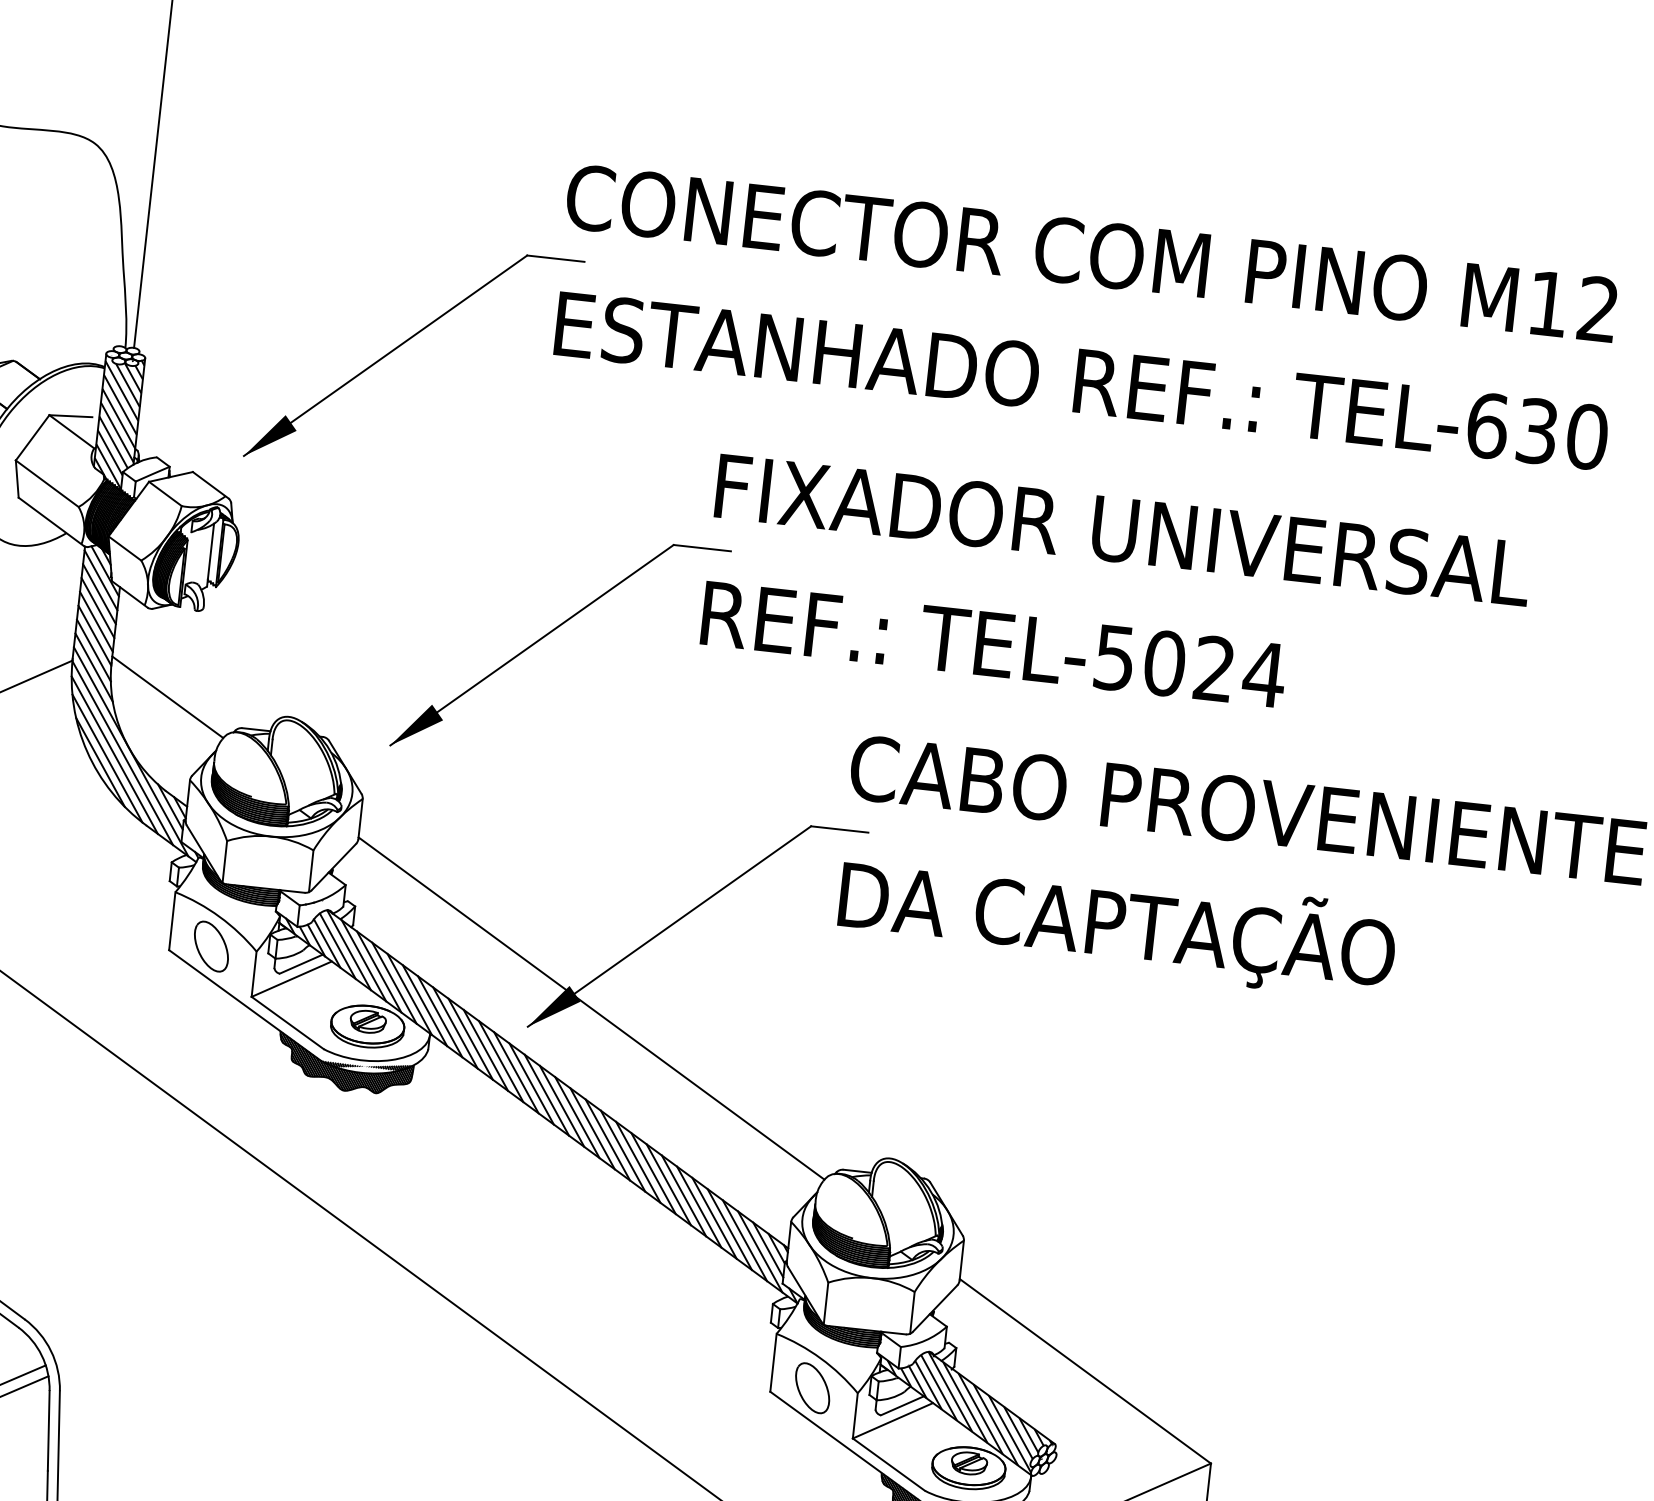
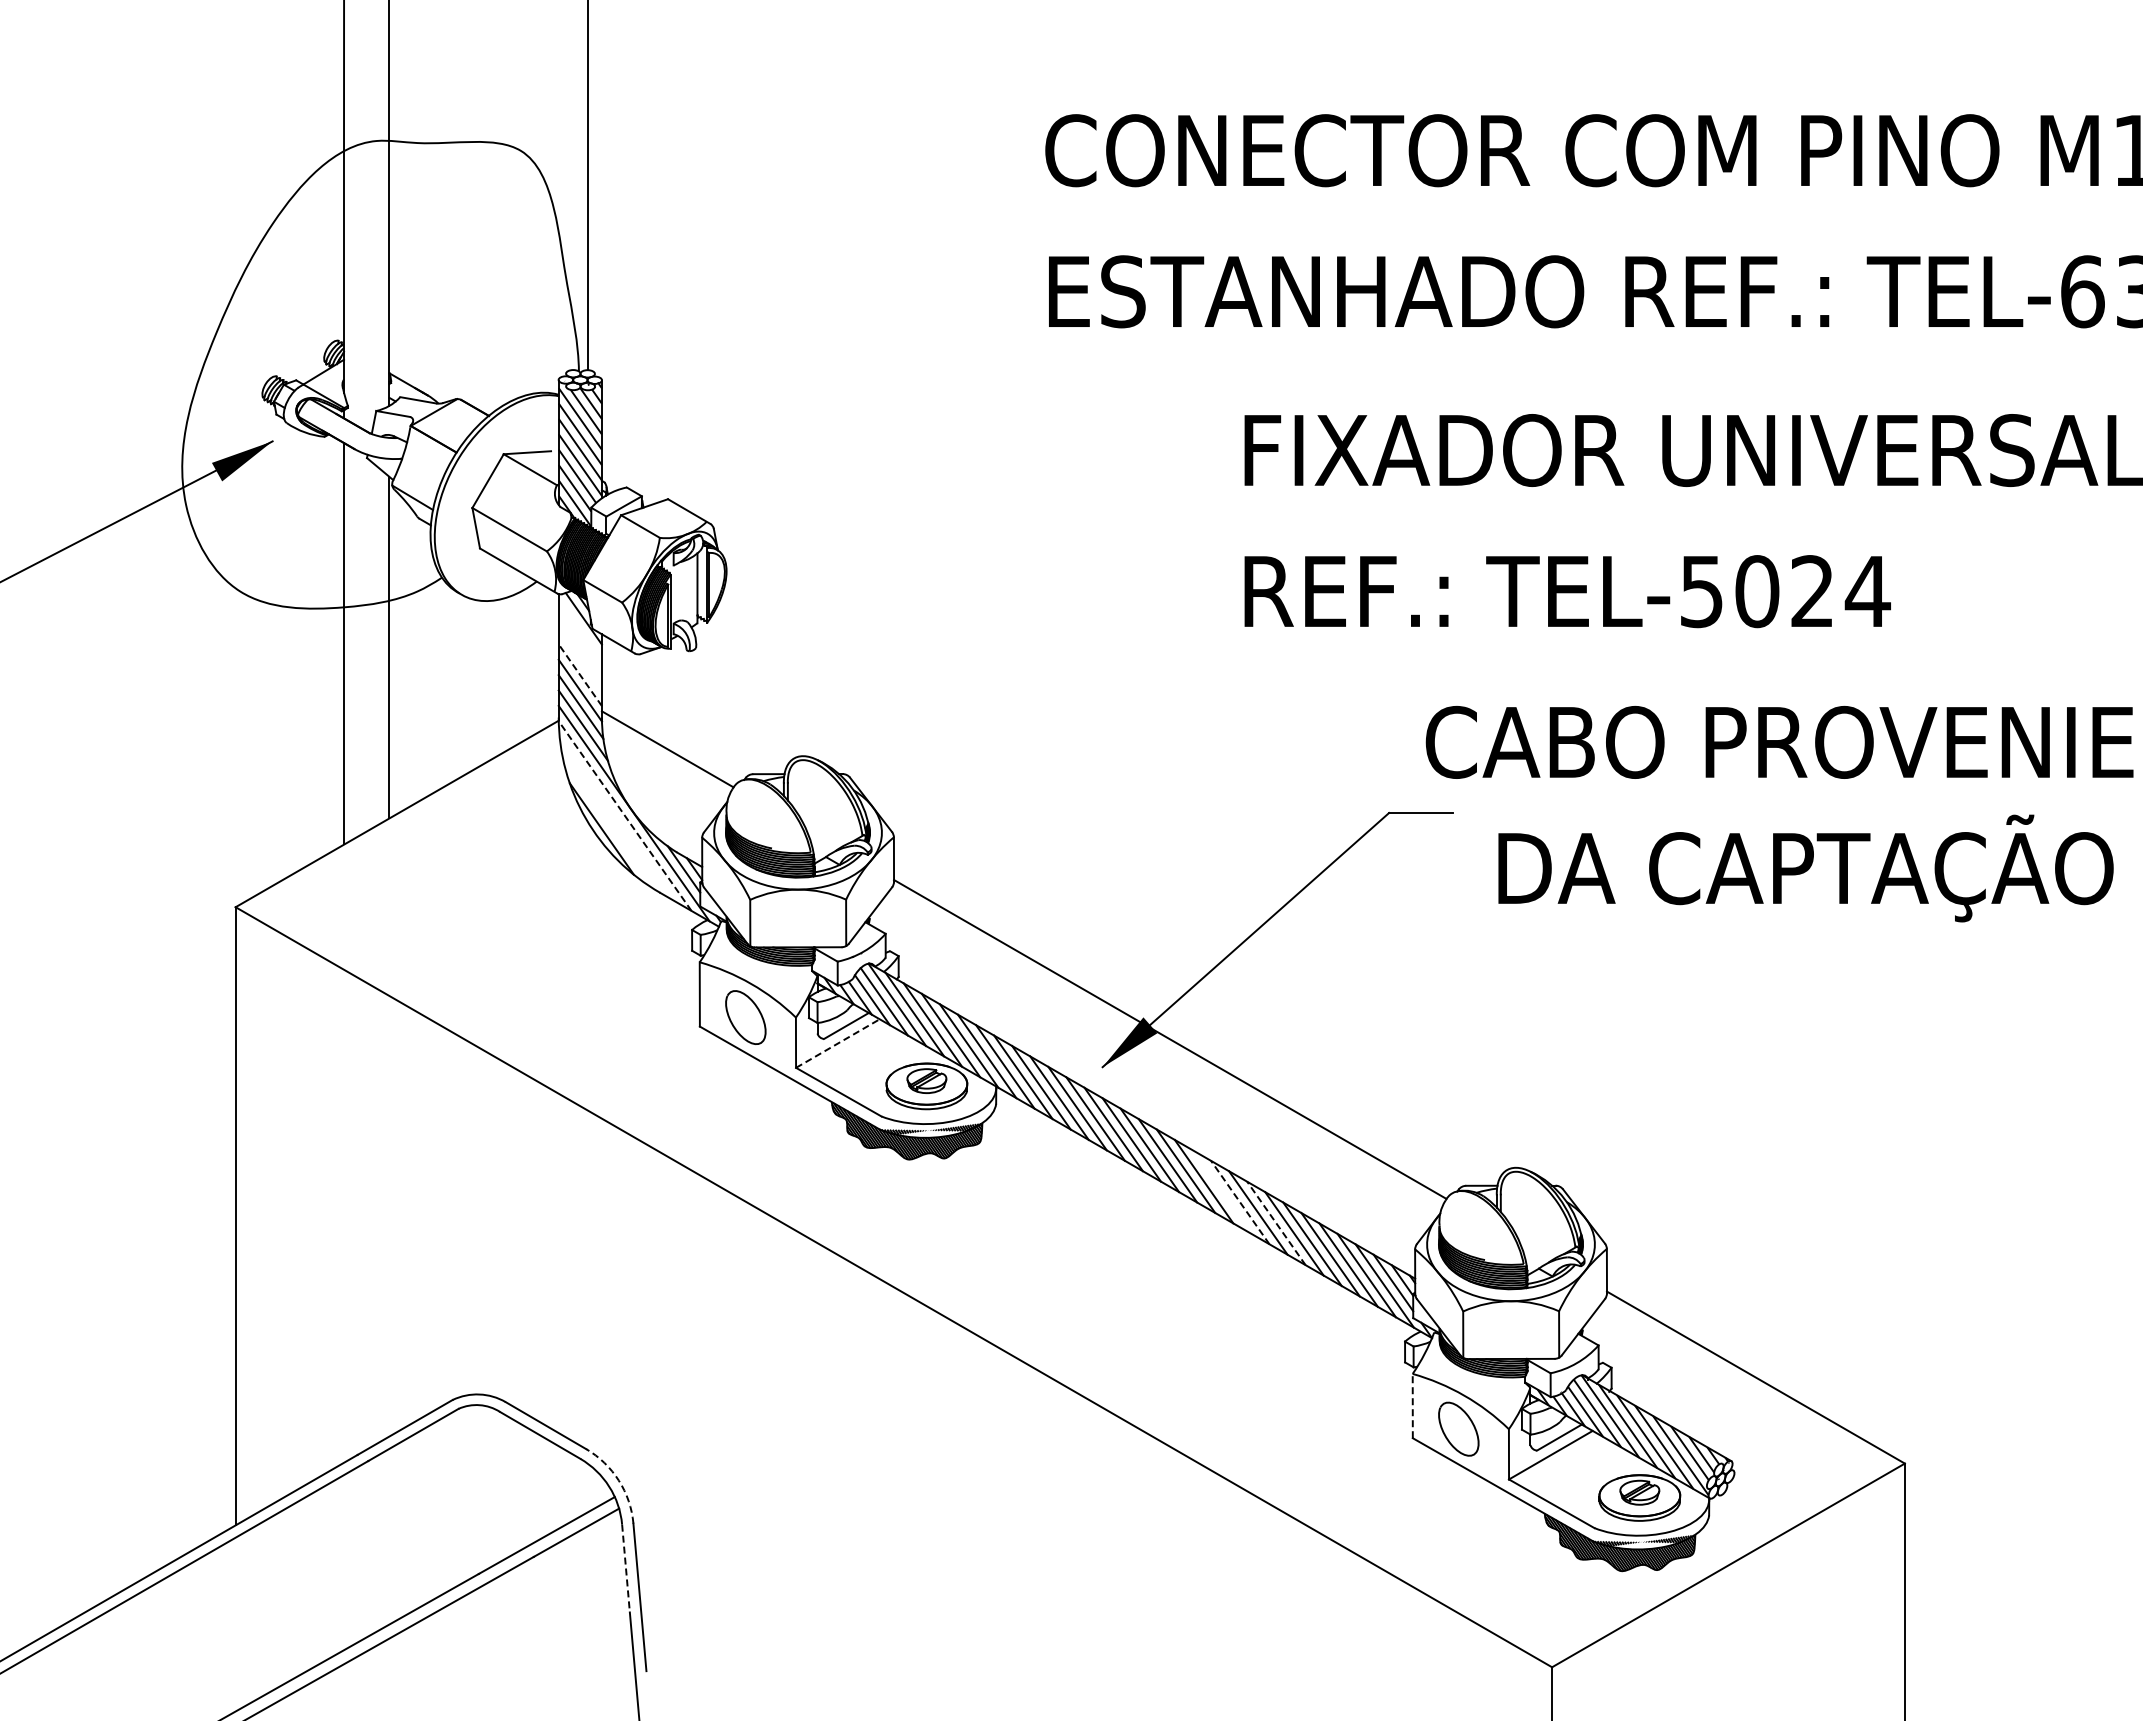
part: (402, 345) -> (882, 334), removed
line: (100, 580) -> (579, 629), removed
line: (98, 594) -> (579, 644), removed
line: (97, 607) -> (579, 659), removed
line: (96, 622) -> (580, 675), solid -> dashed
part: (550, 633) -> (1079, 633), removed
line: (123, 753) -> (625, 816), solid -> dashed
line: (114, 755) -> (616, 819), removed
line: (107, 758) -> (608, 823), removed
text: (1116, 924) -> (1805, 868), moved
line: (292, 979) -> (838, 1043), solid -> dashed
line: (622, 1150) -> (1221, 1191), removed
line: (638, 1162) -> (1240, 1202), solid -> dashed
line: (668, 1184) -> (1276, 1223), solid -> dashed
arc: (50, 1350) -> (618, 1480), solid -> dashed
line: (773, 1362) -> (1412, 1405), solid -> dashed
line: (49, 1431) -> (626, 1569), solid -> dashed

